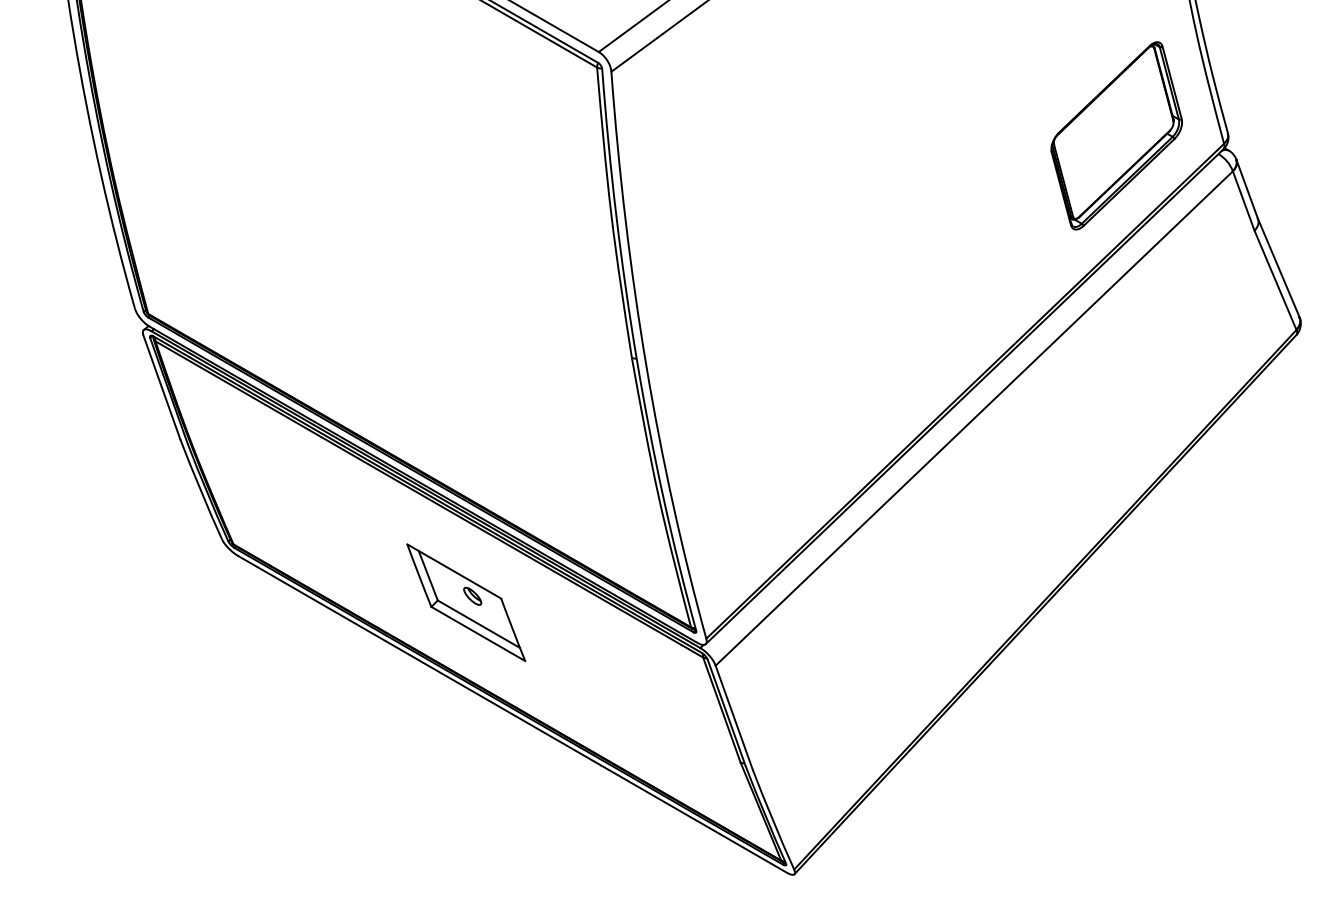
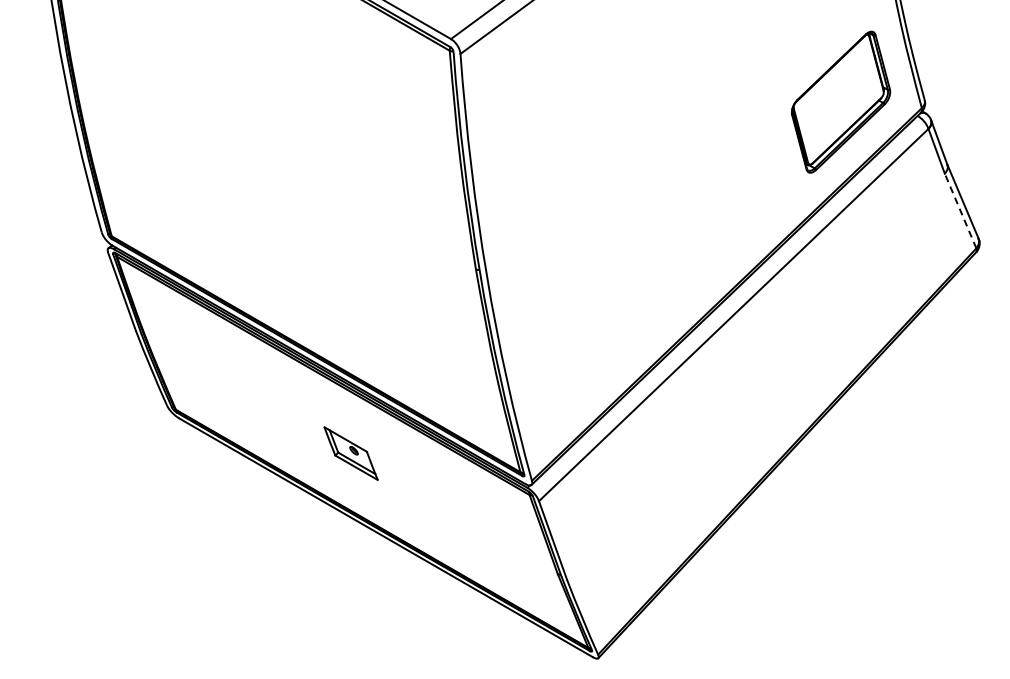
line: (1275, 281) -> (960, 211), solid -> dashed
part: (465, 602) -> (350, 453), size x0.6

